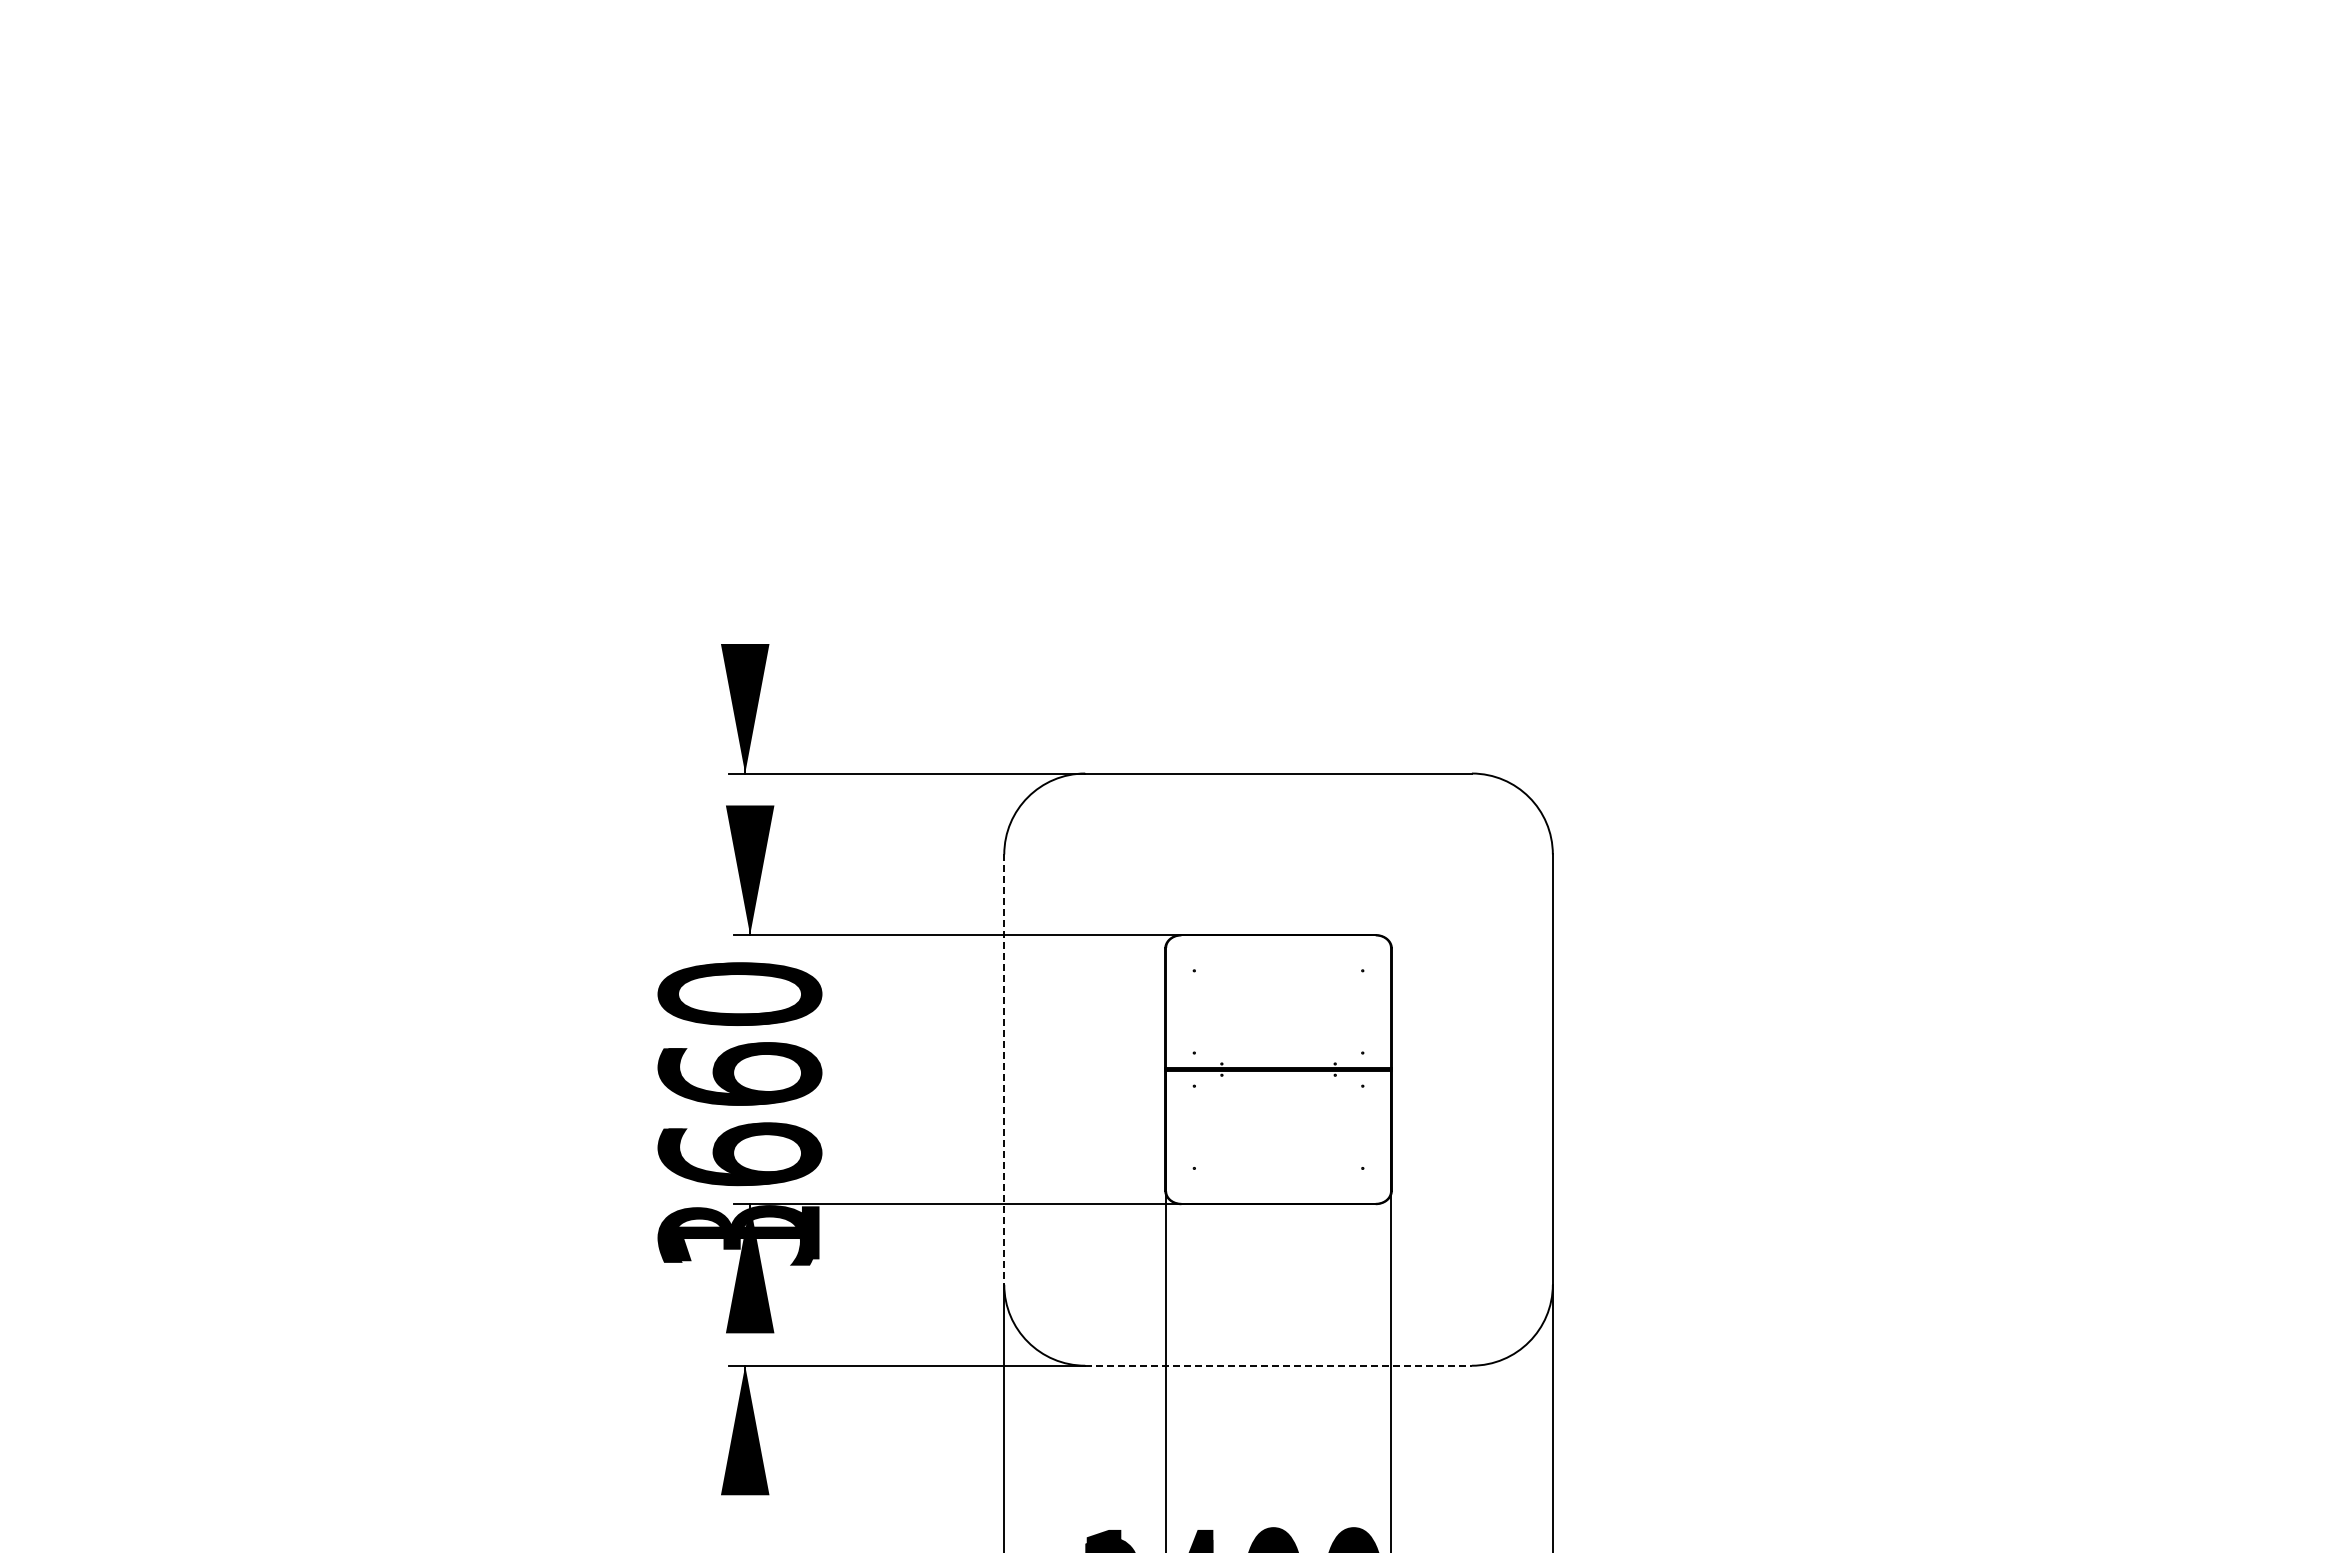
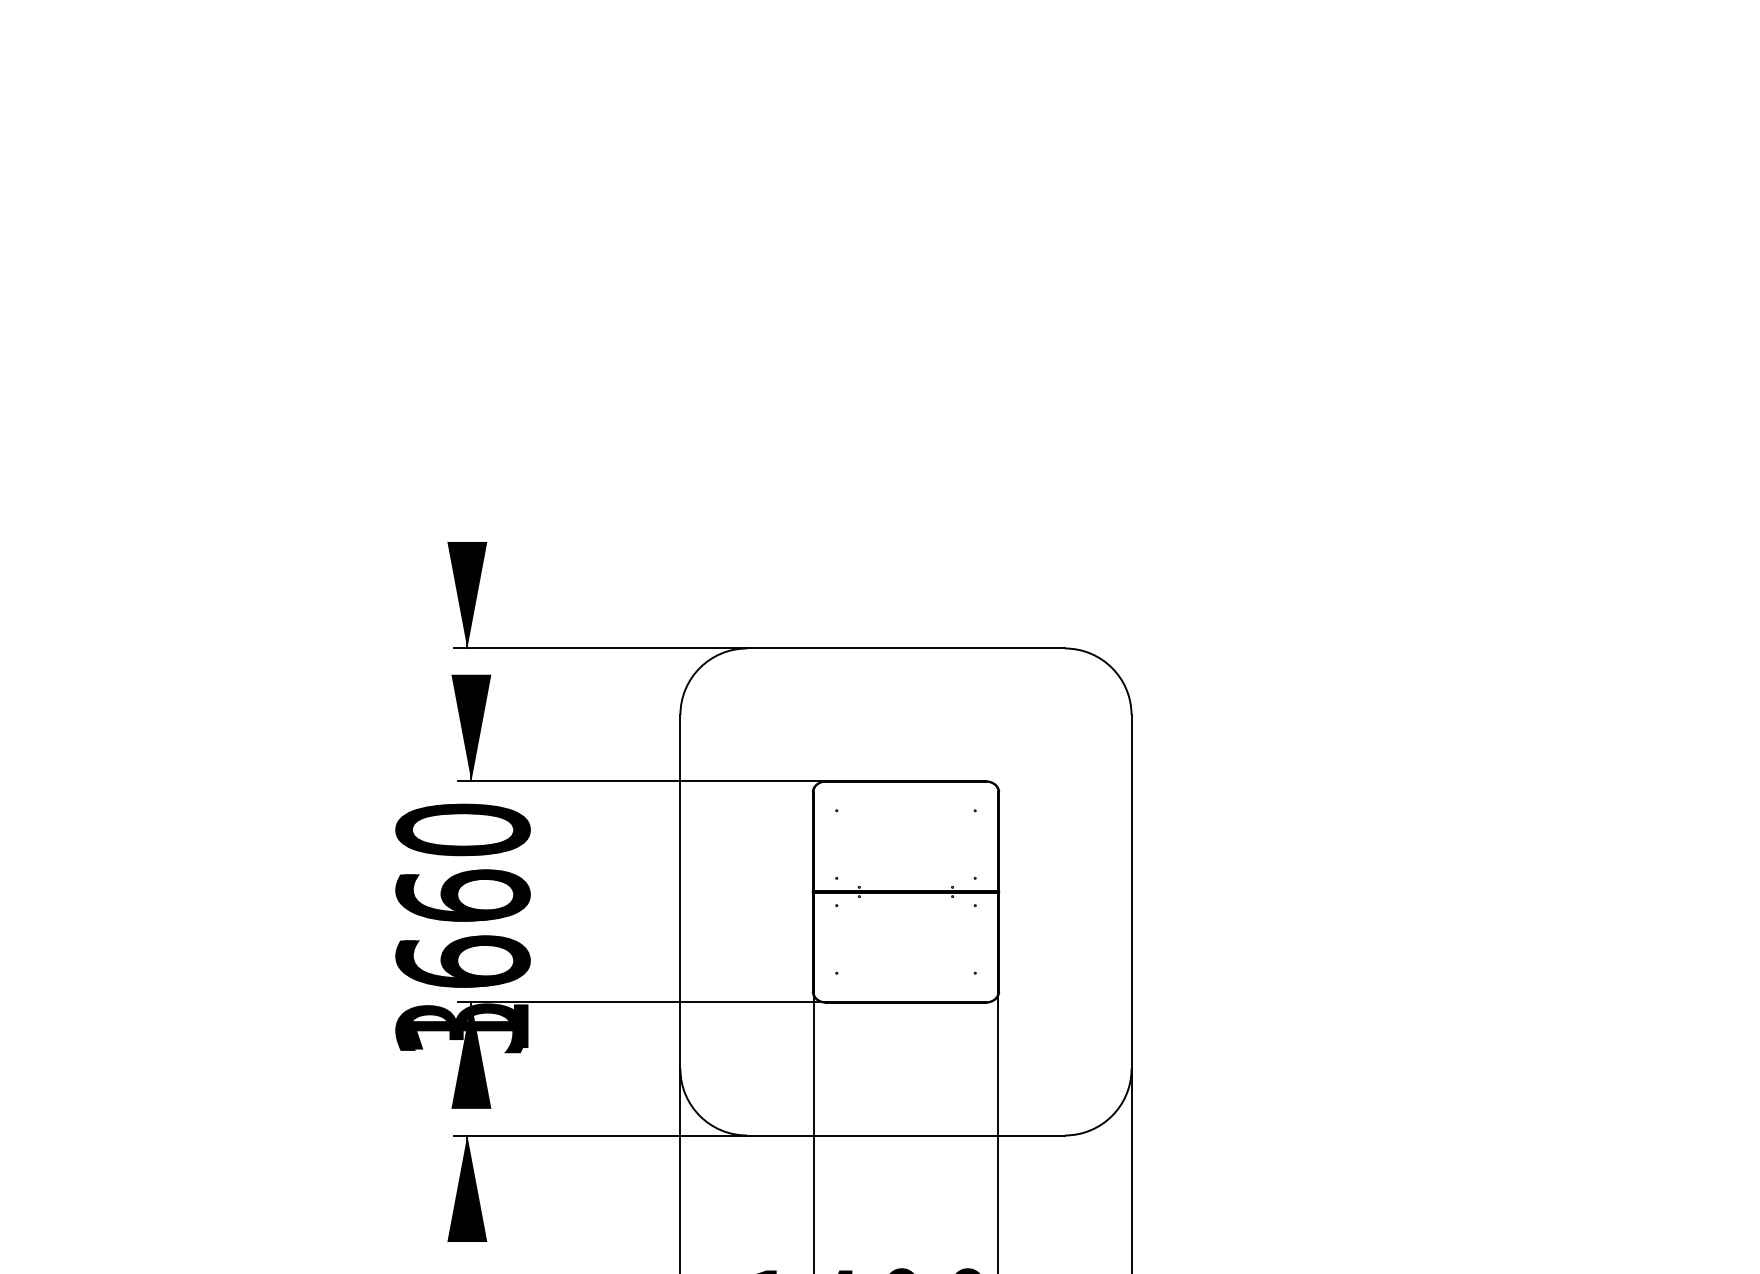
line: (1004, 1070) -> (680, 892), dashed -> solid
line: (1279, 1365) -> (906, 1135), dashed -> solid

